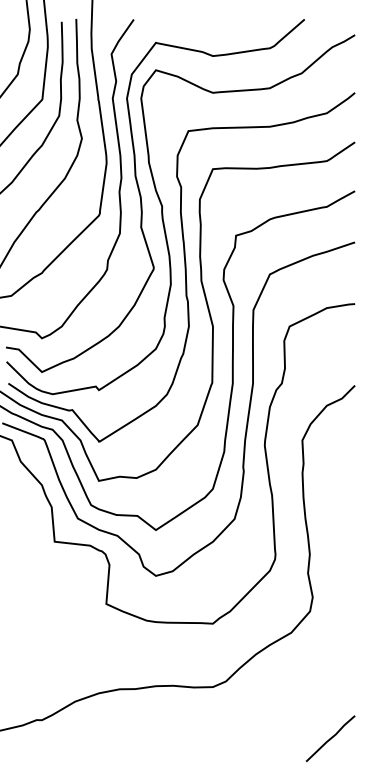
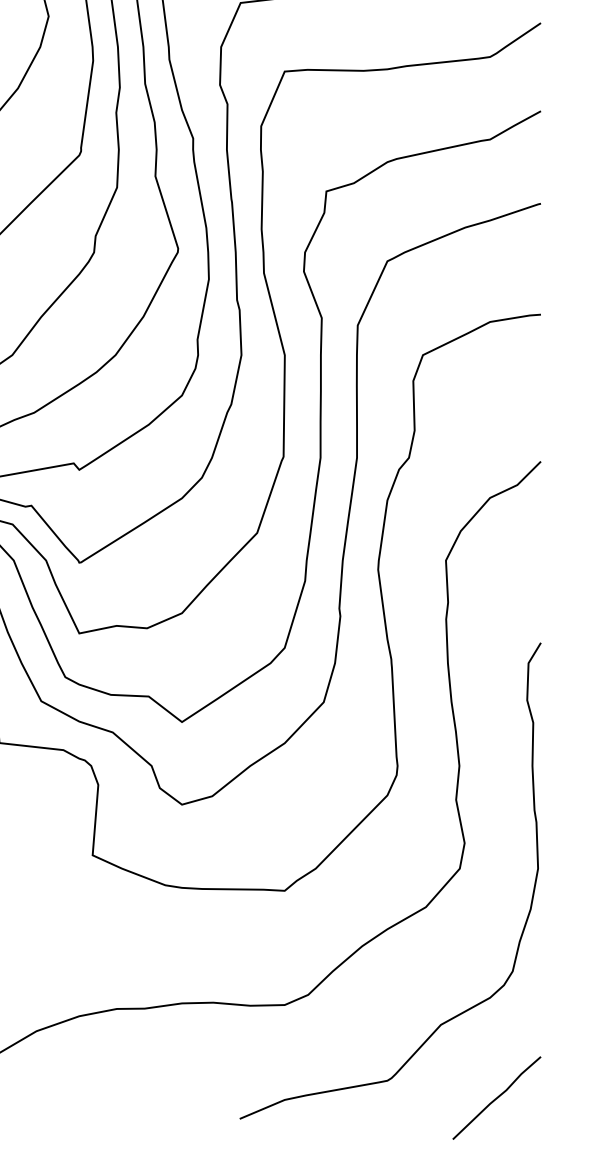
curve: (345, 641) -> (523, 922), added

